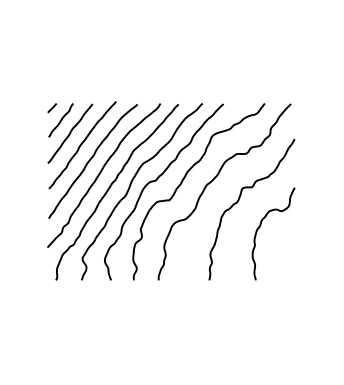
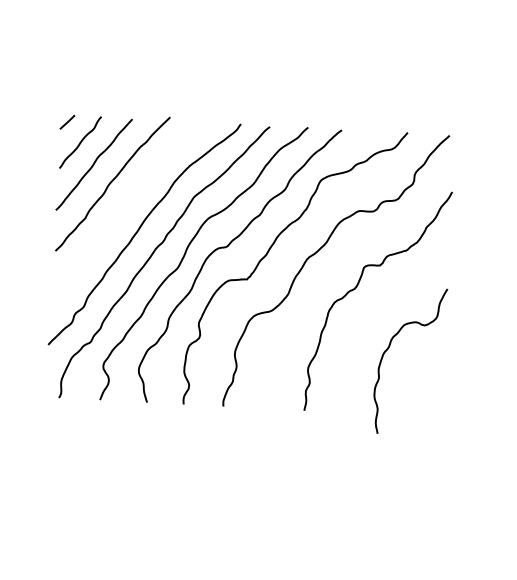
curve: (90, 161) -> (124, 210), removed
curve: (260, 227) -> (389, 349), moved

